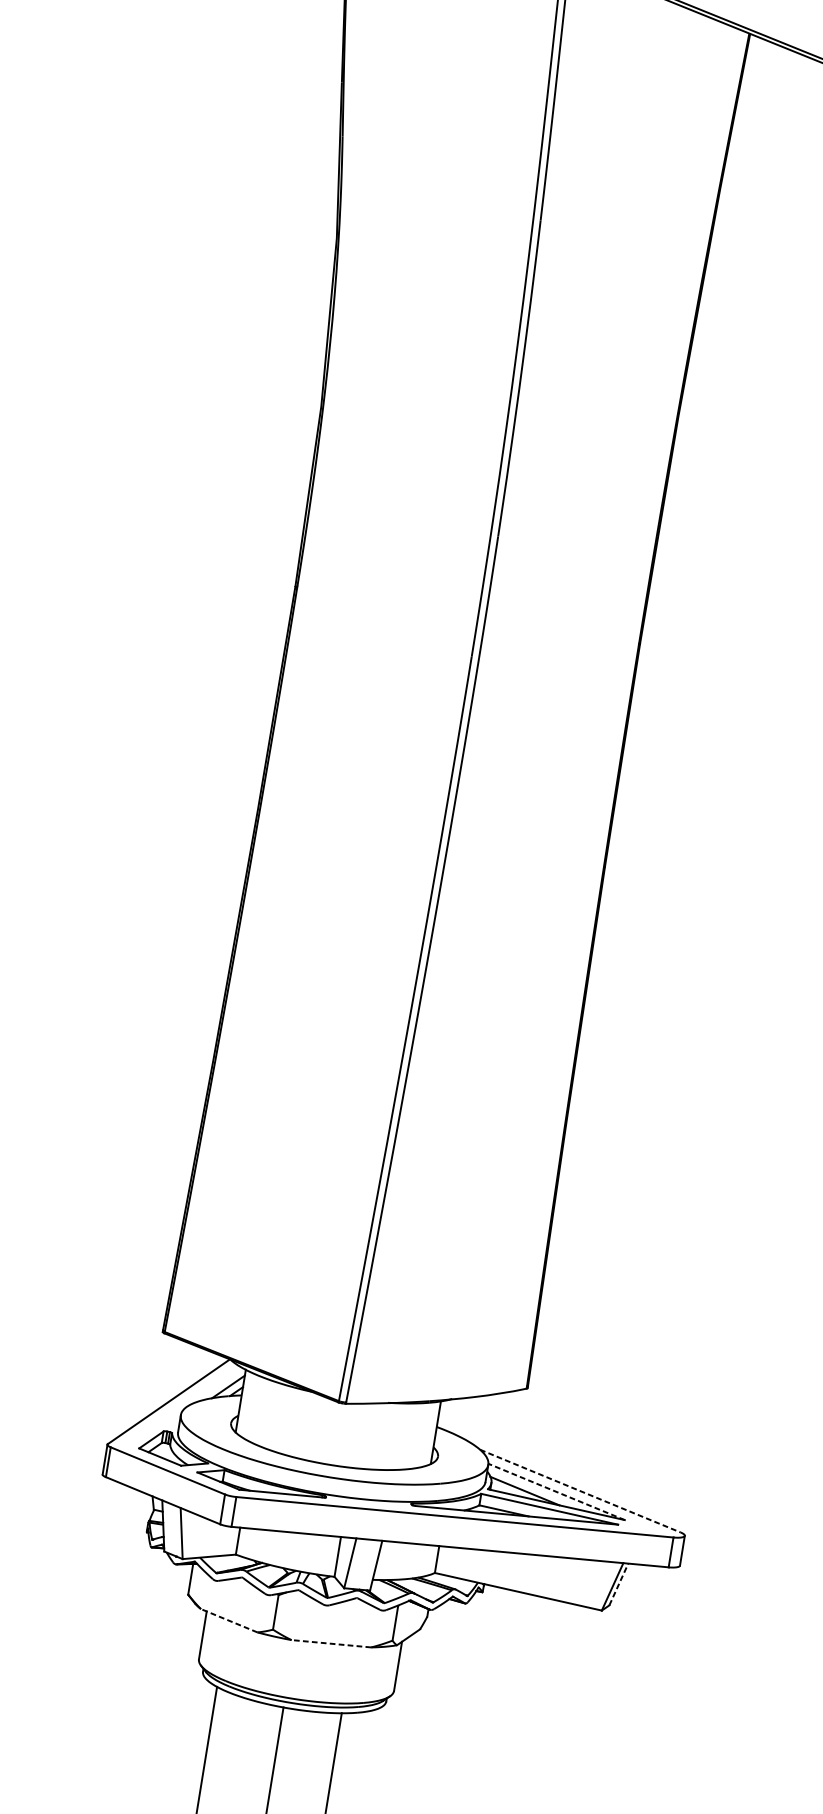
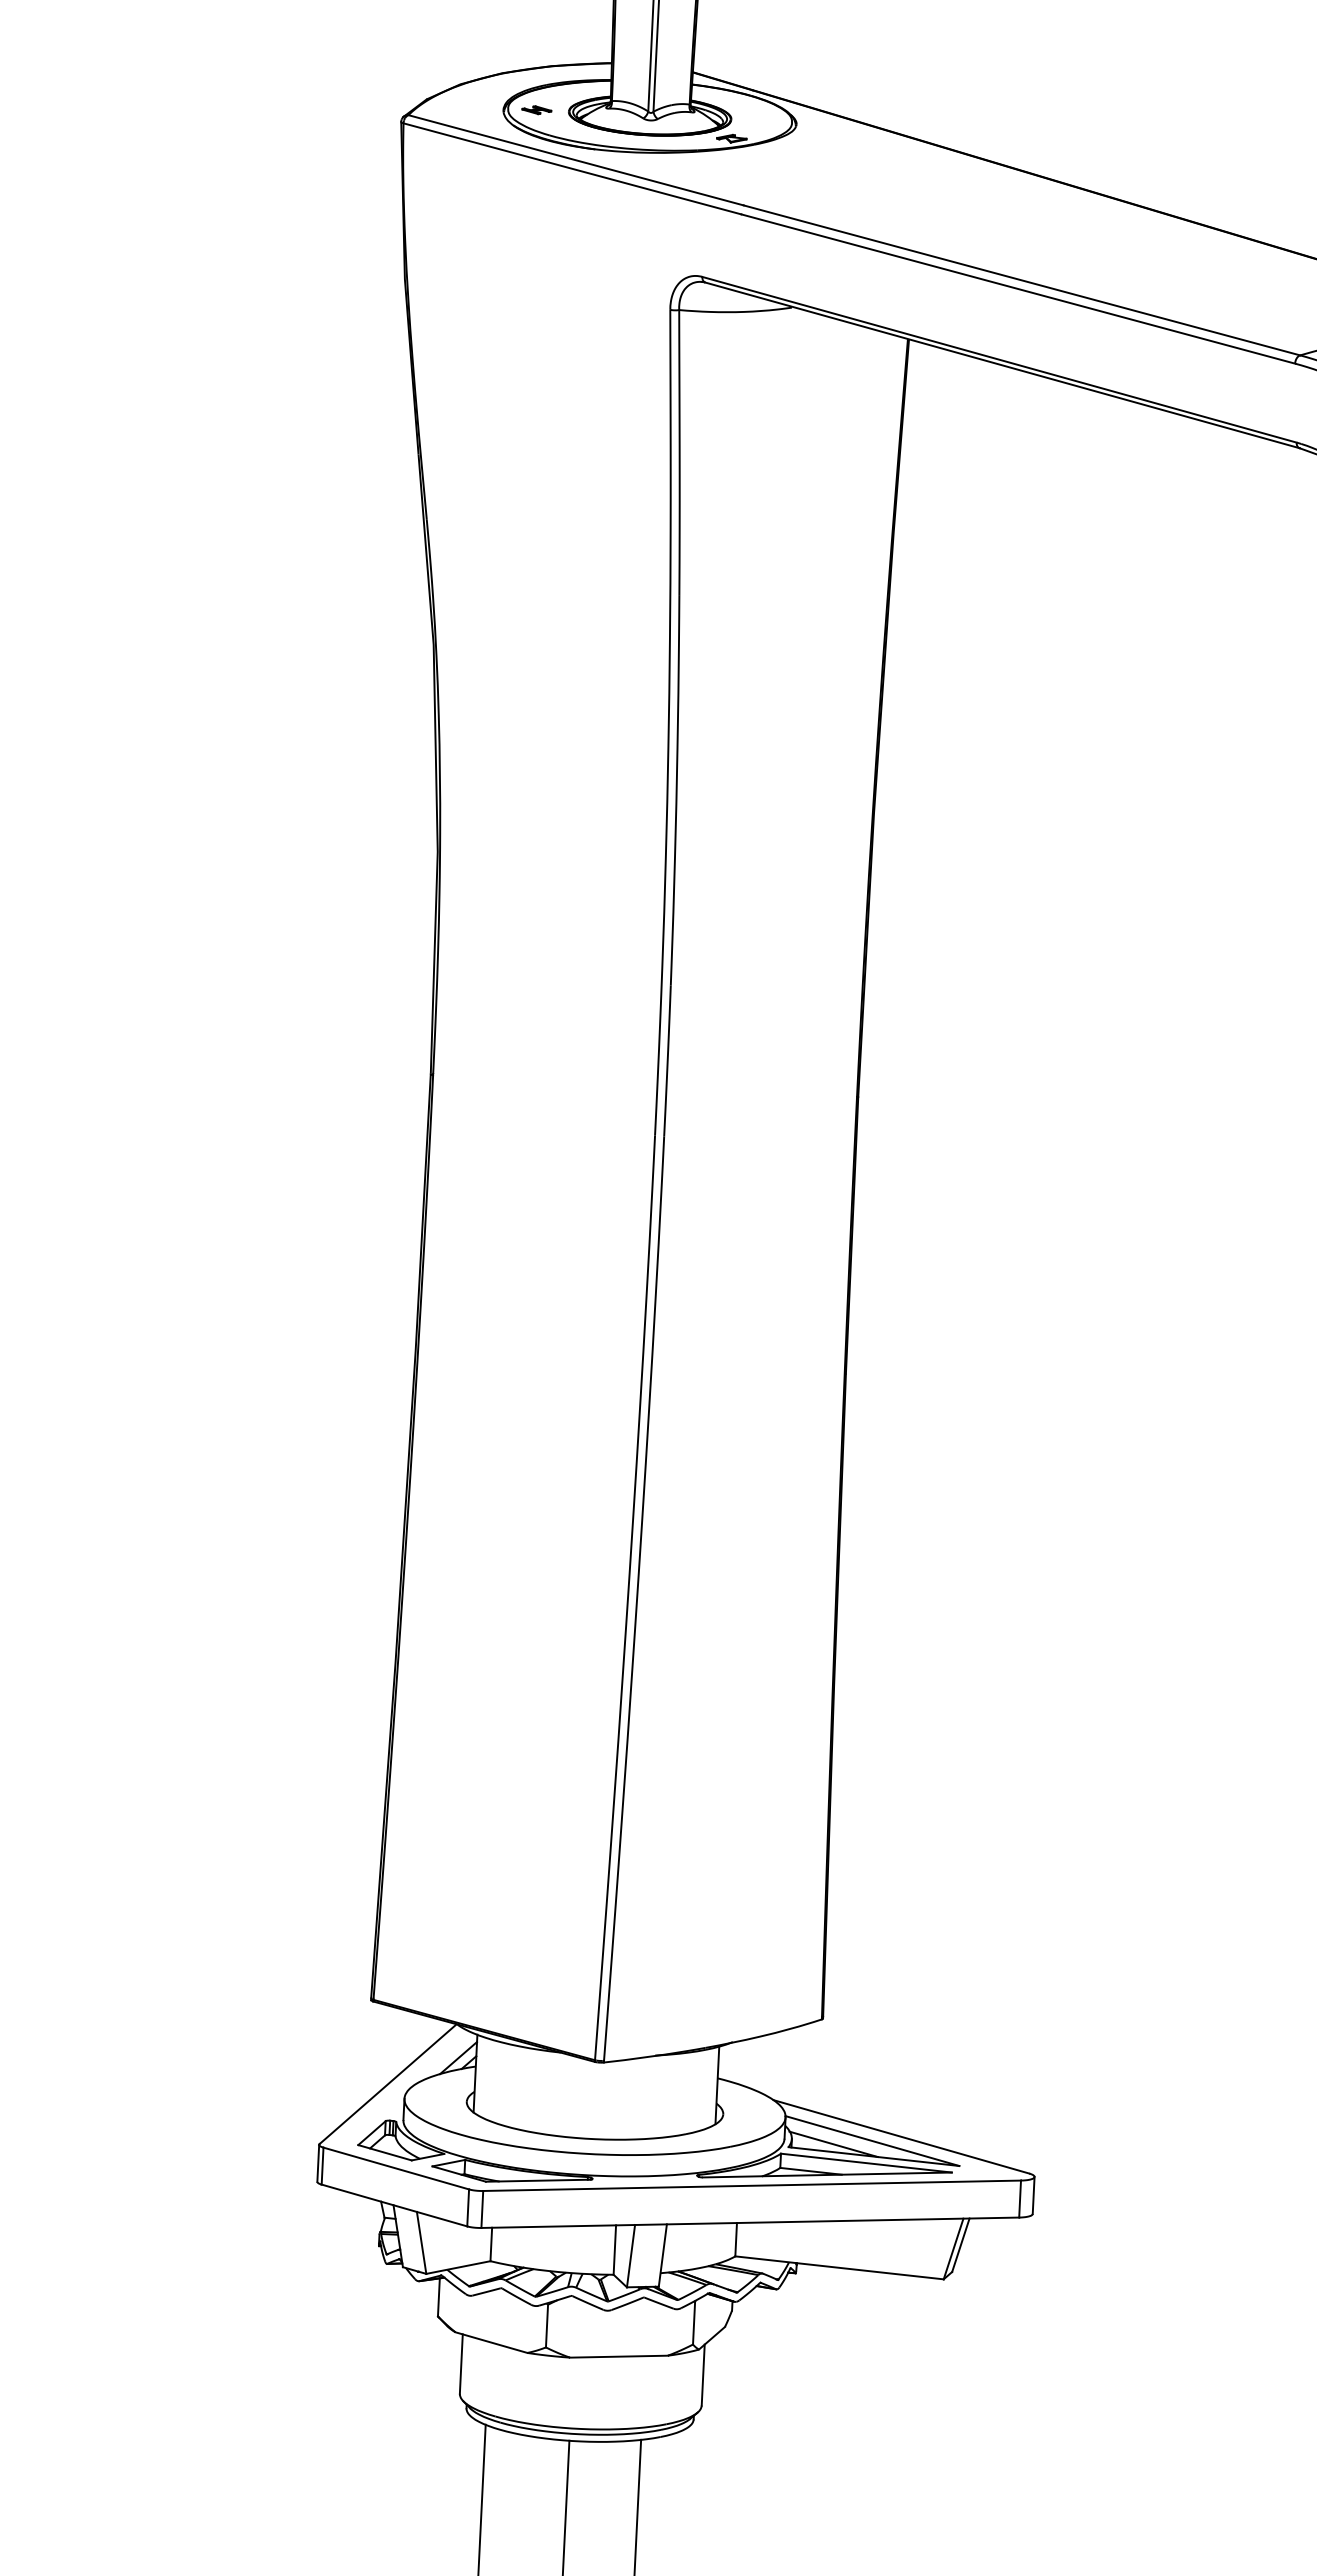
line: (580, 1490) -> (901, 2136), dashed -> solid
line: (555, 1491) -> (871, 2140), dashed -> solid
line: (619, 1583) -> (961, 2244), dashed -> solid
line: (228, 1620) -> (490, 2342), dashed -> solid
line: (331, 1643) -> (618, 2356), dashed -> solid

